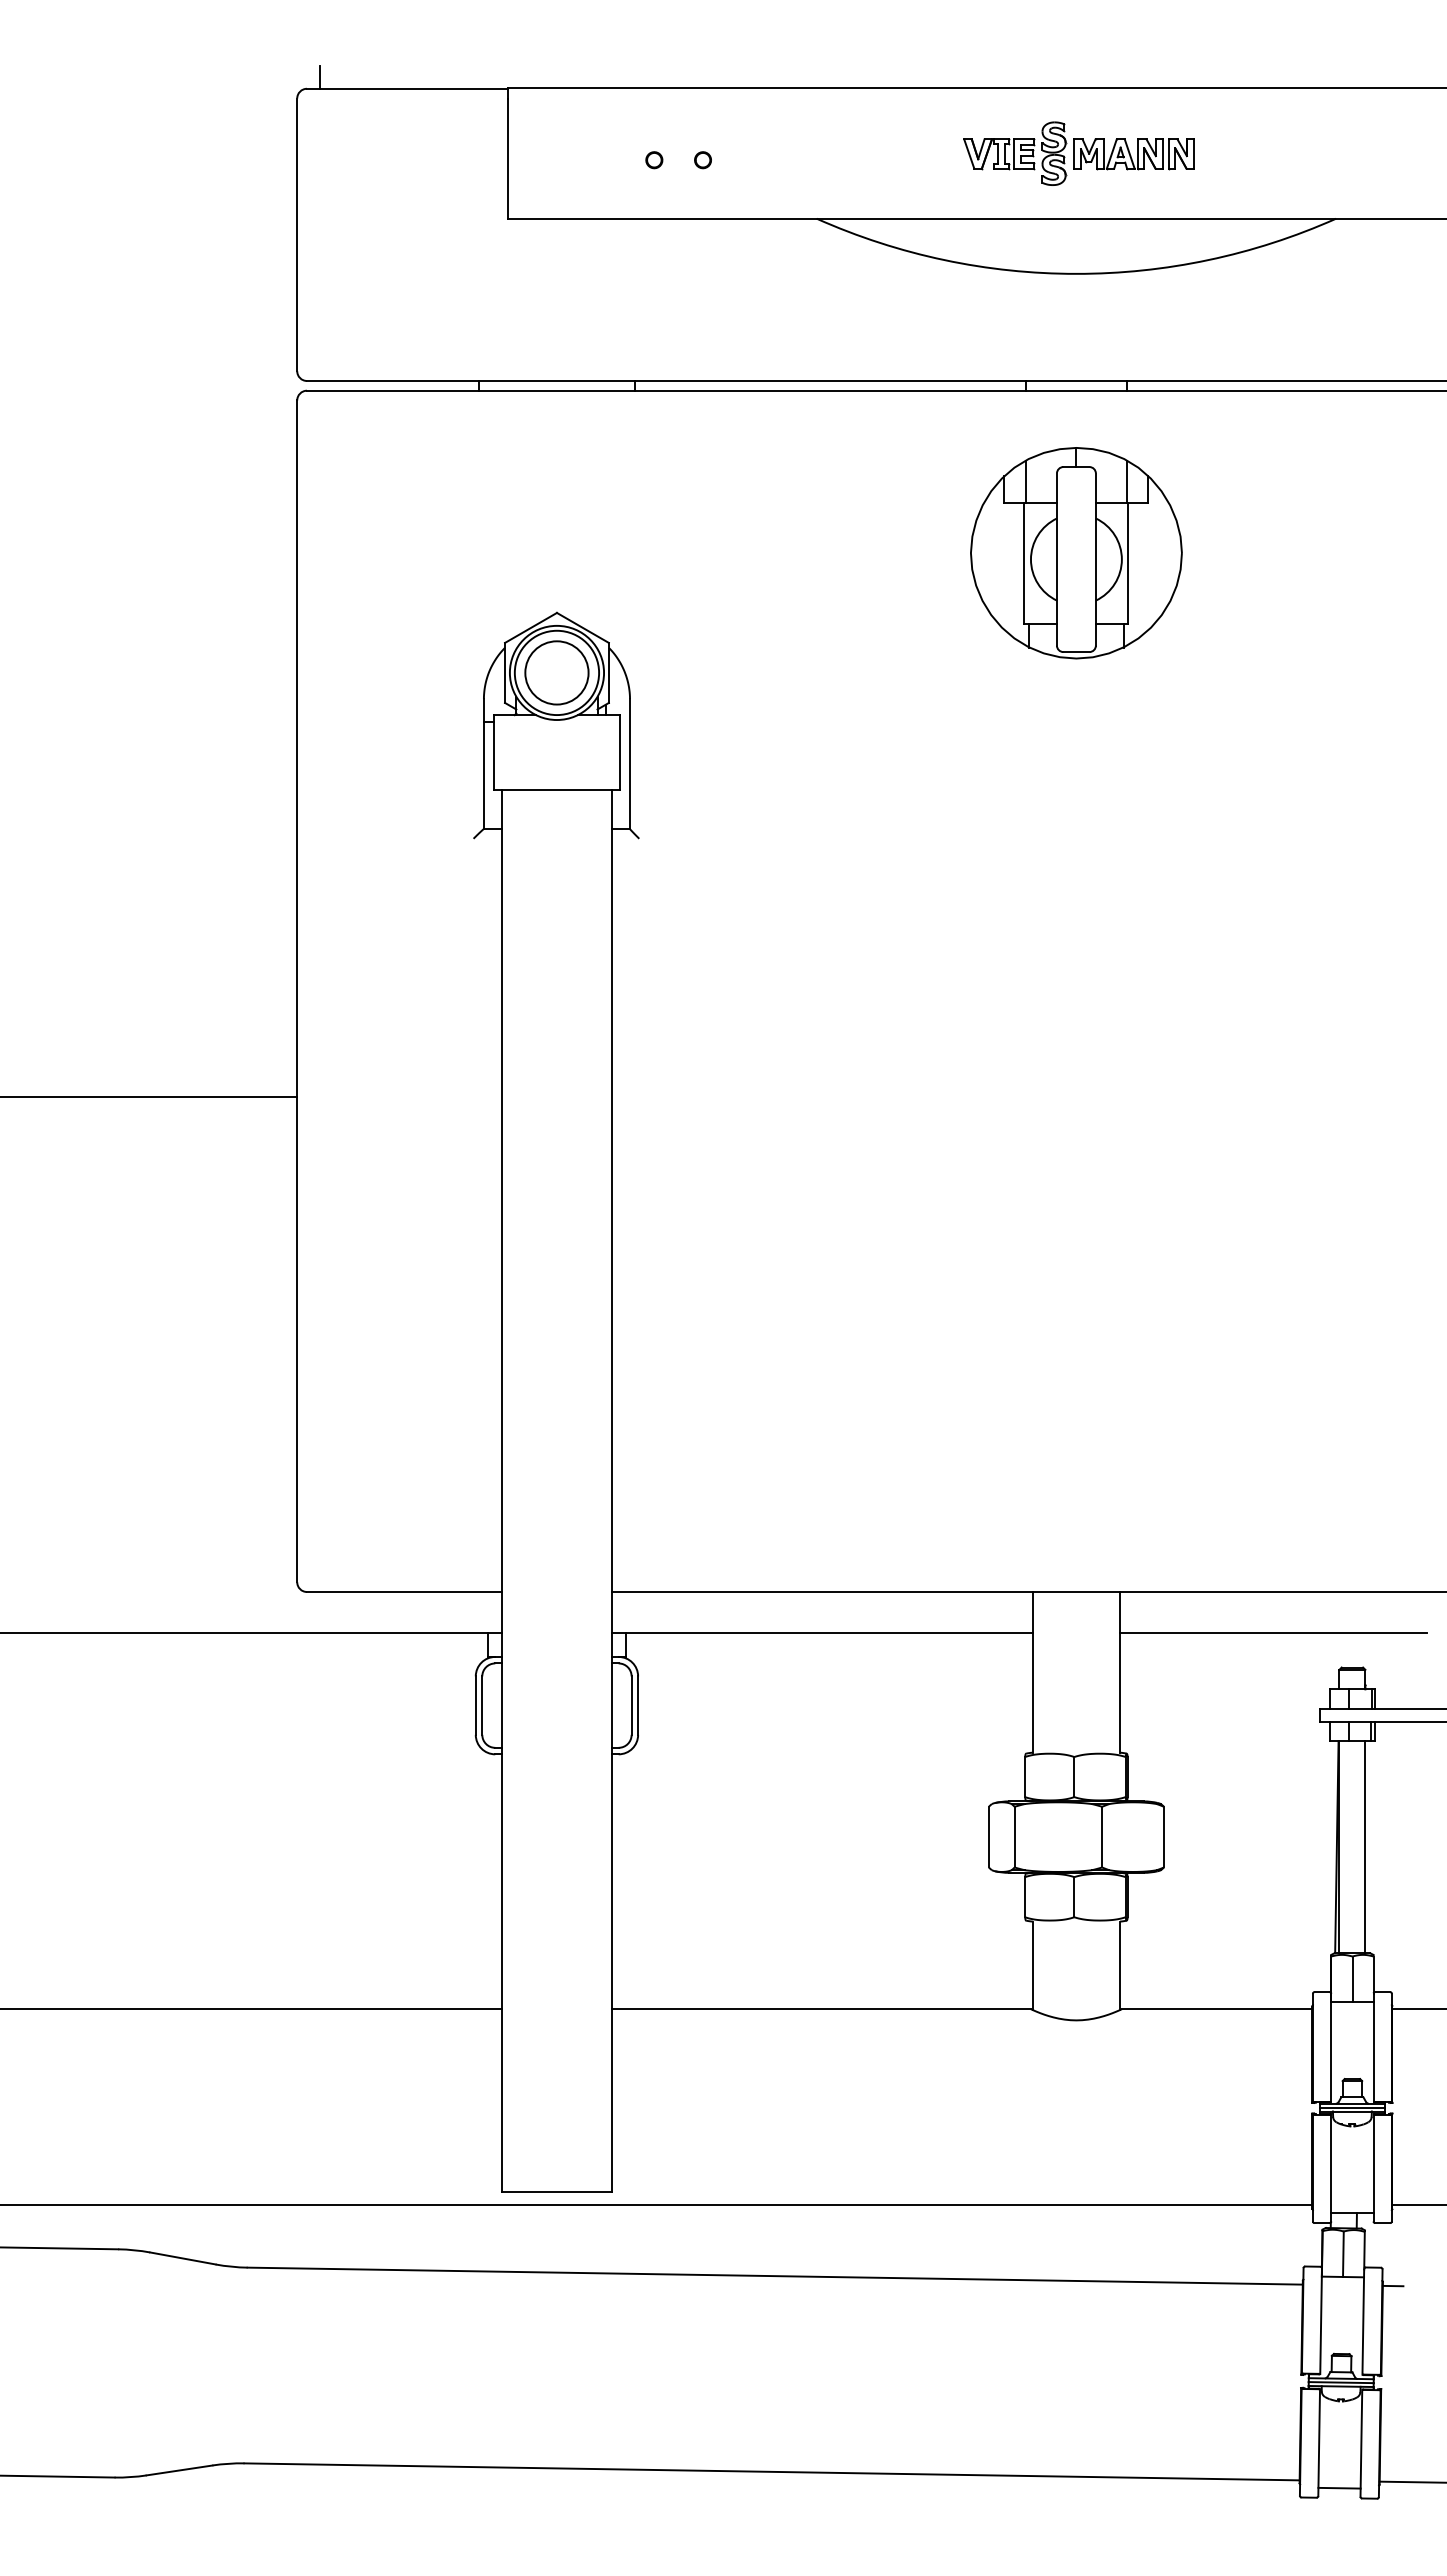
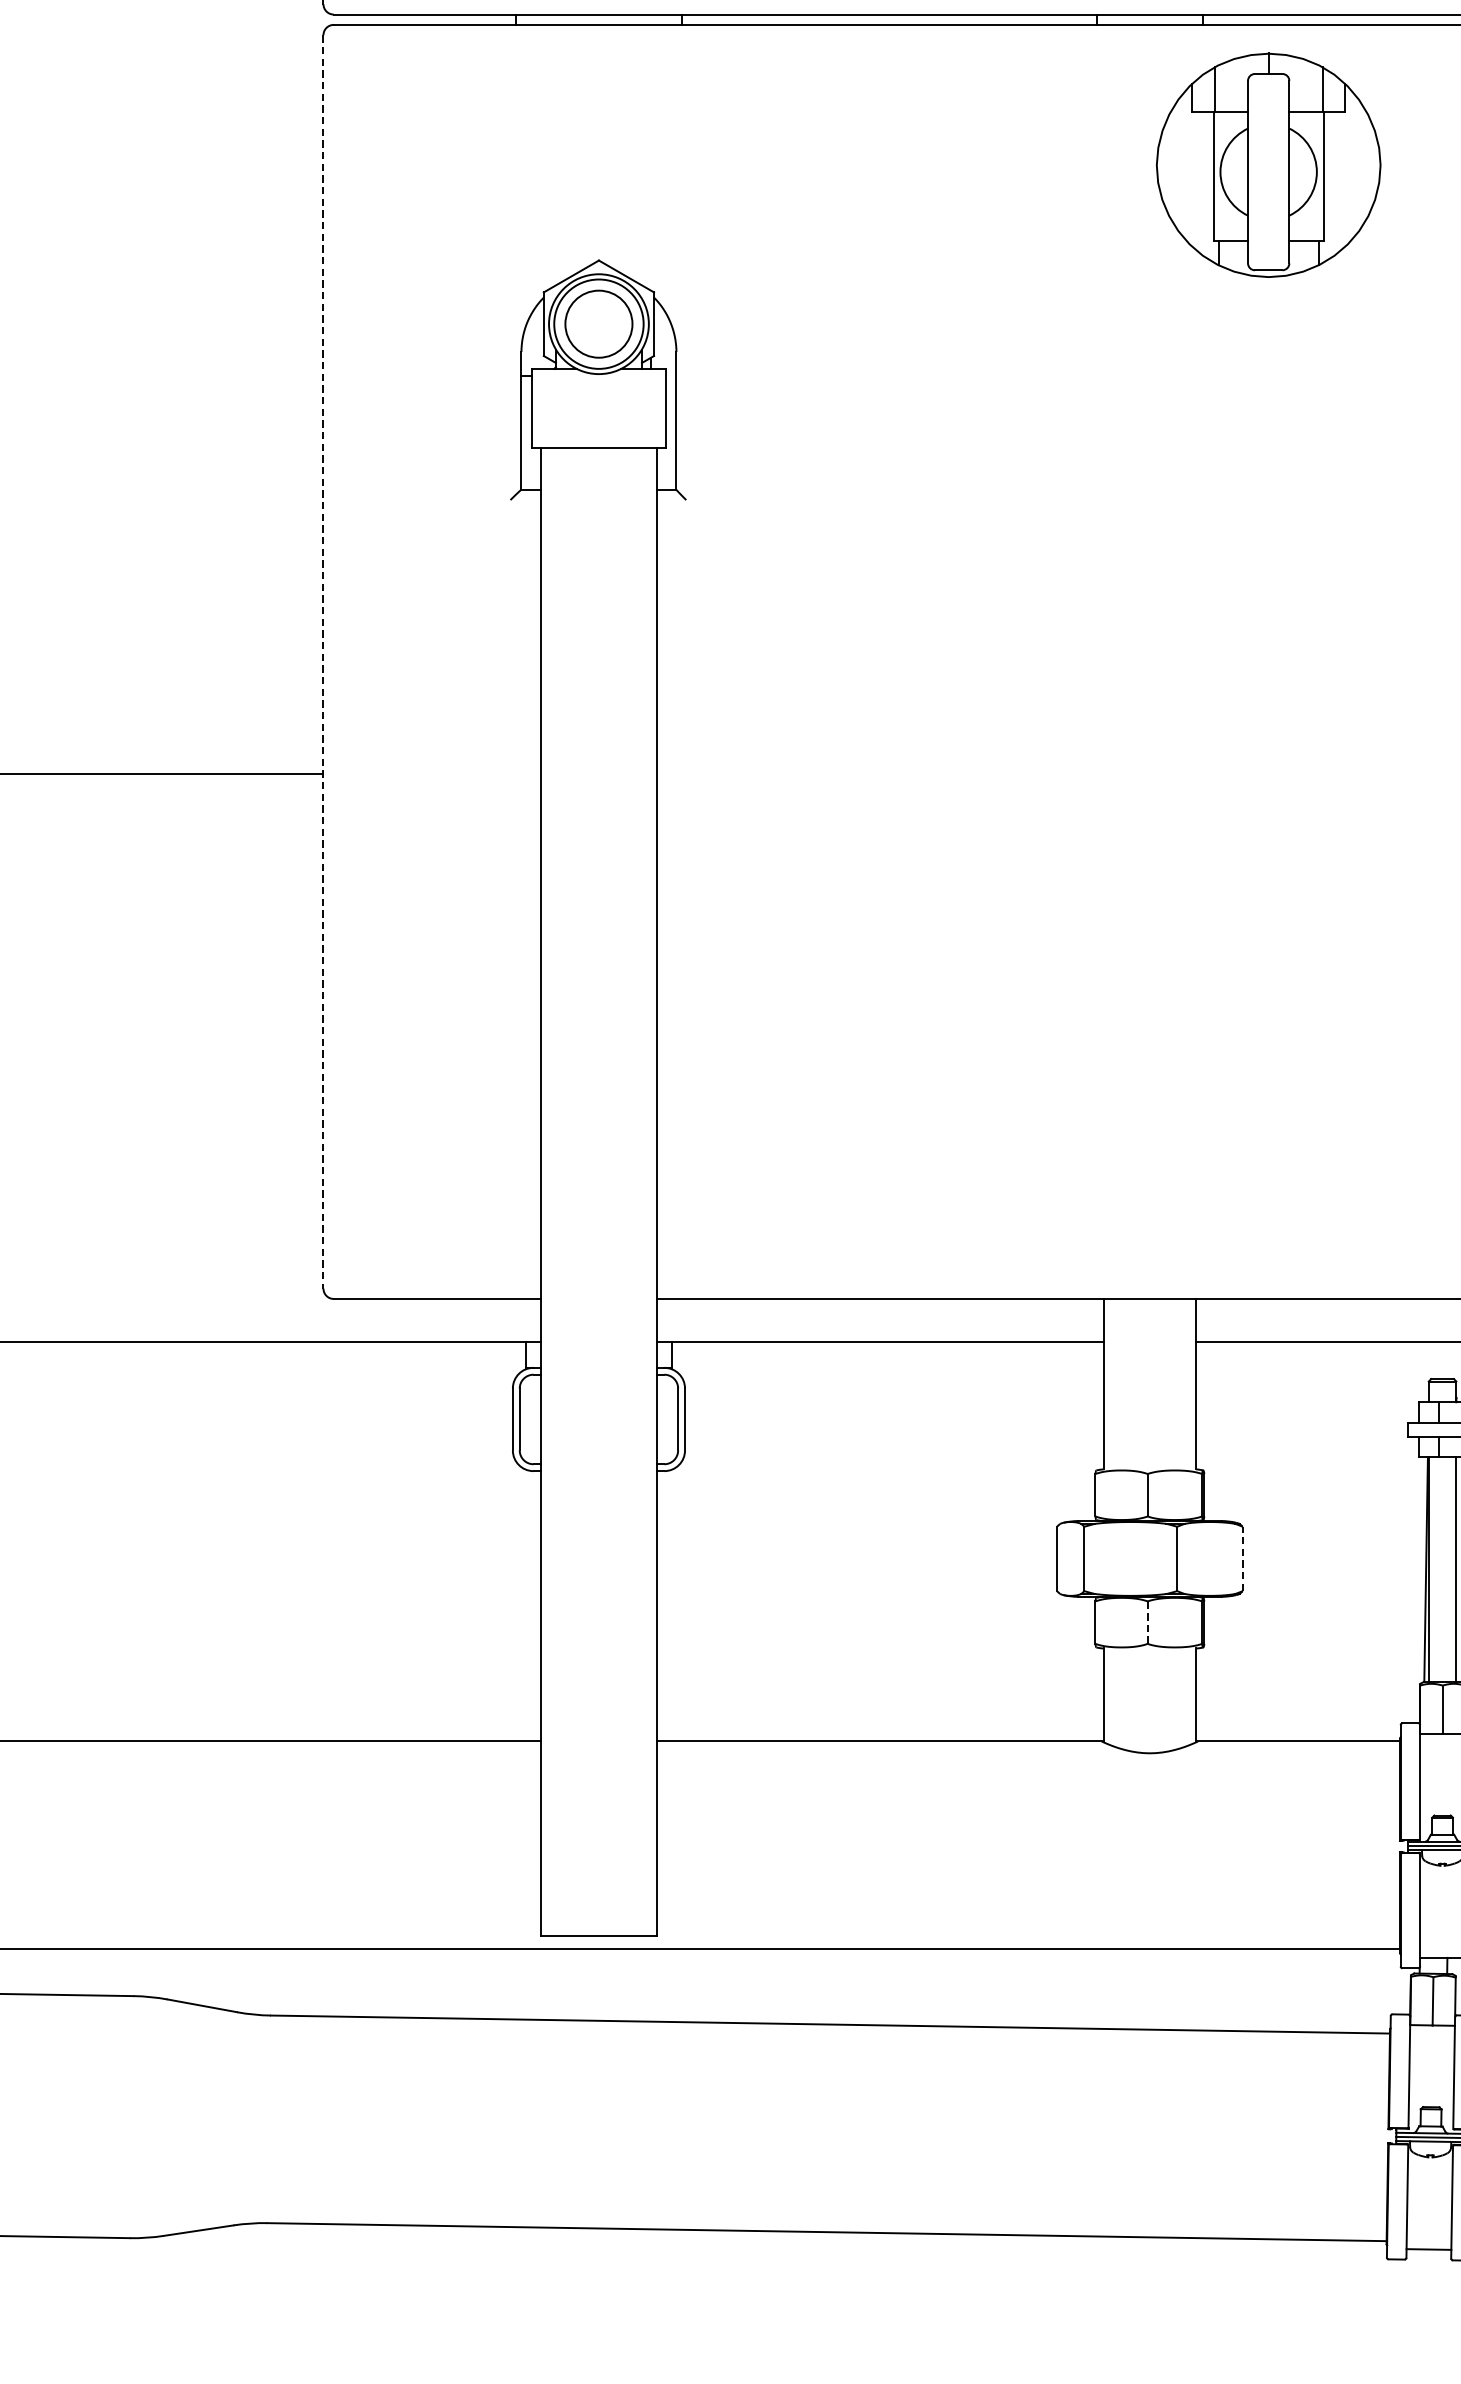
part: (1076, 553) -> (1268, 165), moved
line: (297, 991) -> (323, 662), solid -> dashed
line: (1163, 1836) -> (1242, 1558), solid -> dashed
line: (1074, 1896) -> (1147, 1621), solid -> dashed

